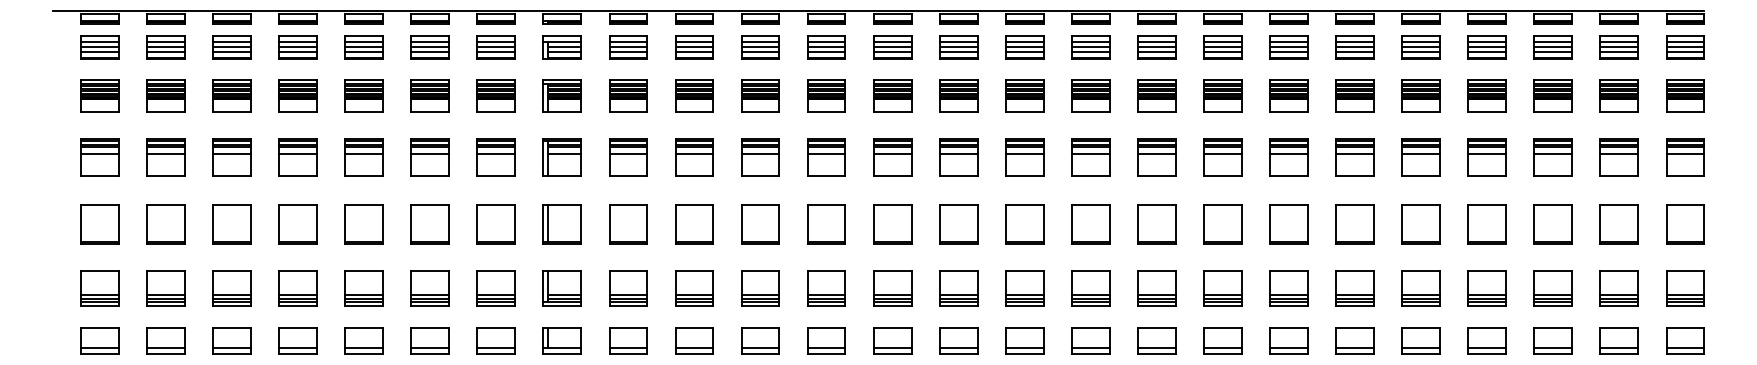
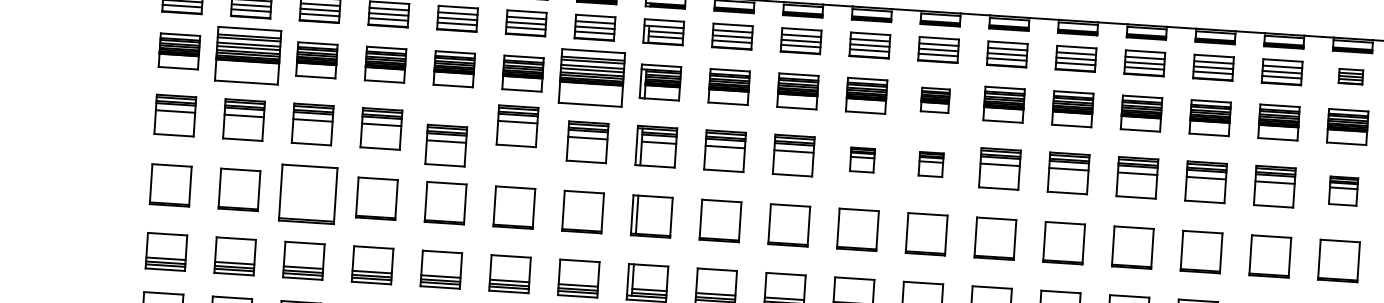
part: (1222, 47) -> (1350, 76), size x0.6
part: (165, 95) -> (247, 55), size x1.6
part: (495, 95) -> (590, 77), size x1.6
part: (826, 95) -> (935, 100), size x0.7
part: (363, 157) -> (445, 145), moved
part: (429, 157) -> (516, 126), moved
part: (760, 157) -> (862, 160), size x0.6
part: (826, 157) -> (931, 164), size x0.6
part: (1222, 157) -> (1343, 191), size x0.7
part: (231, 224) -> (307, 194), size x1.4

